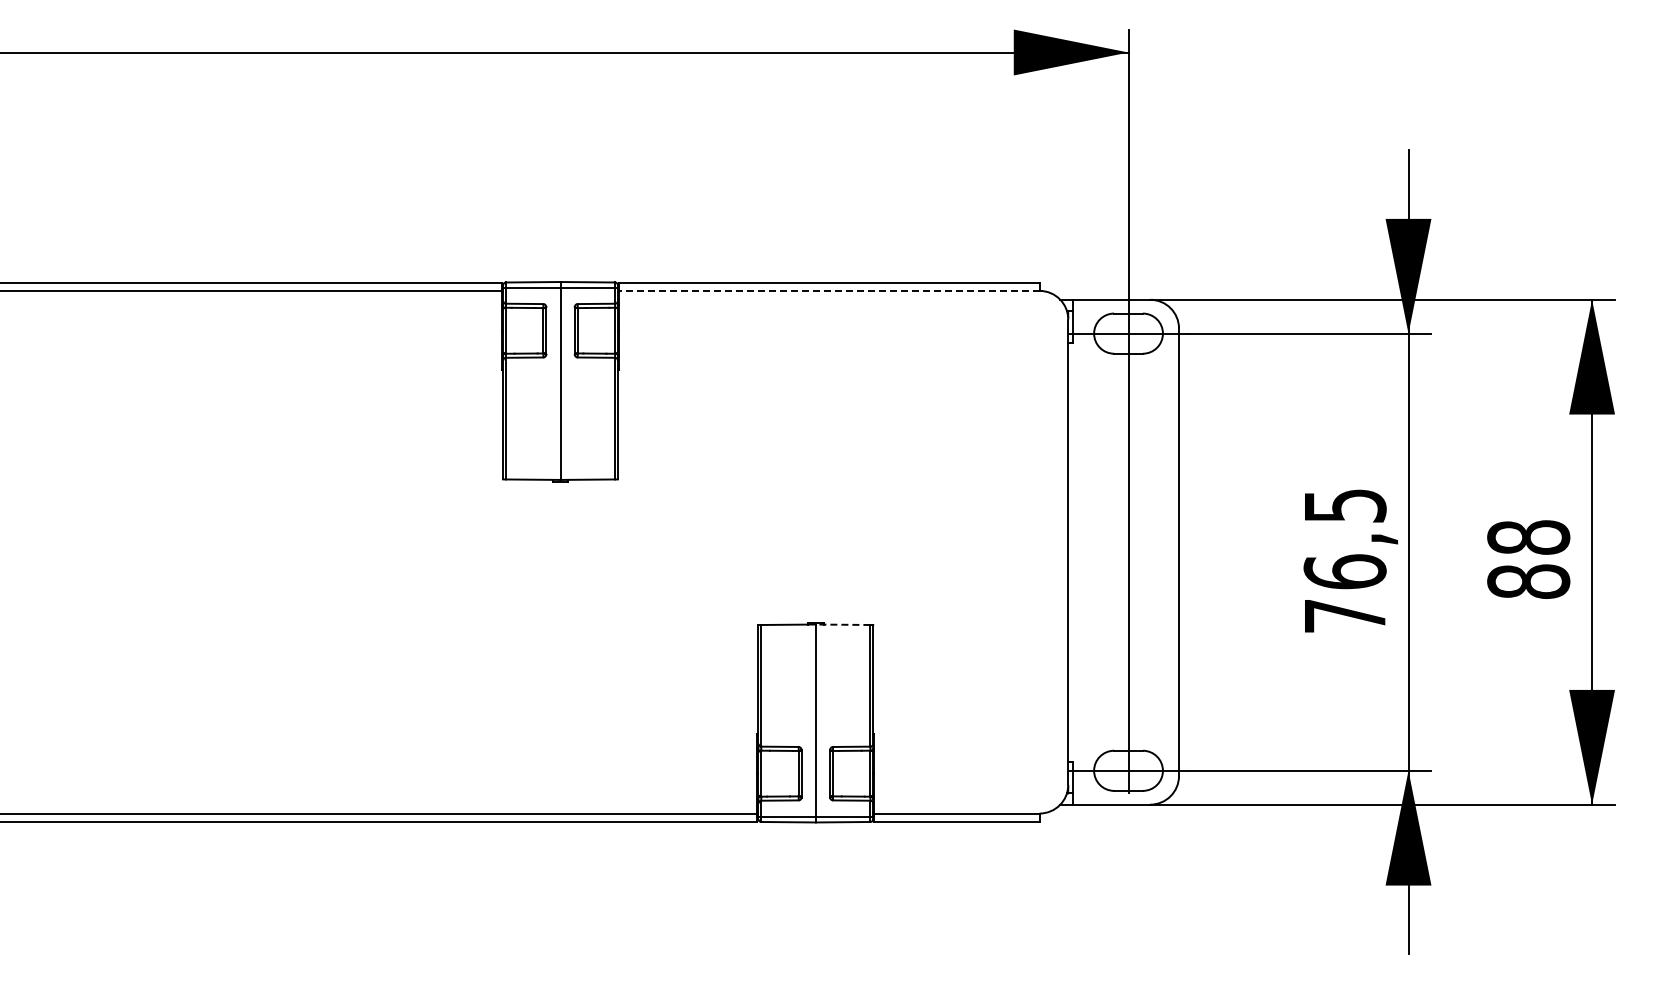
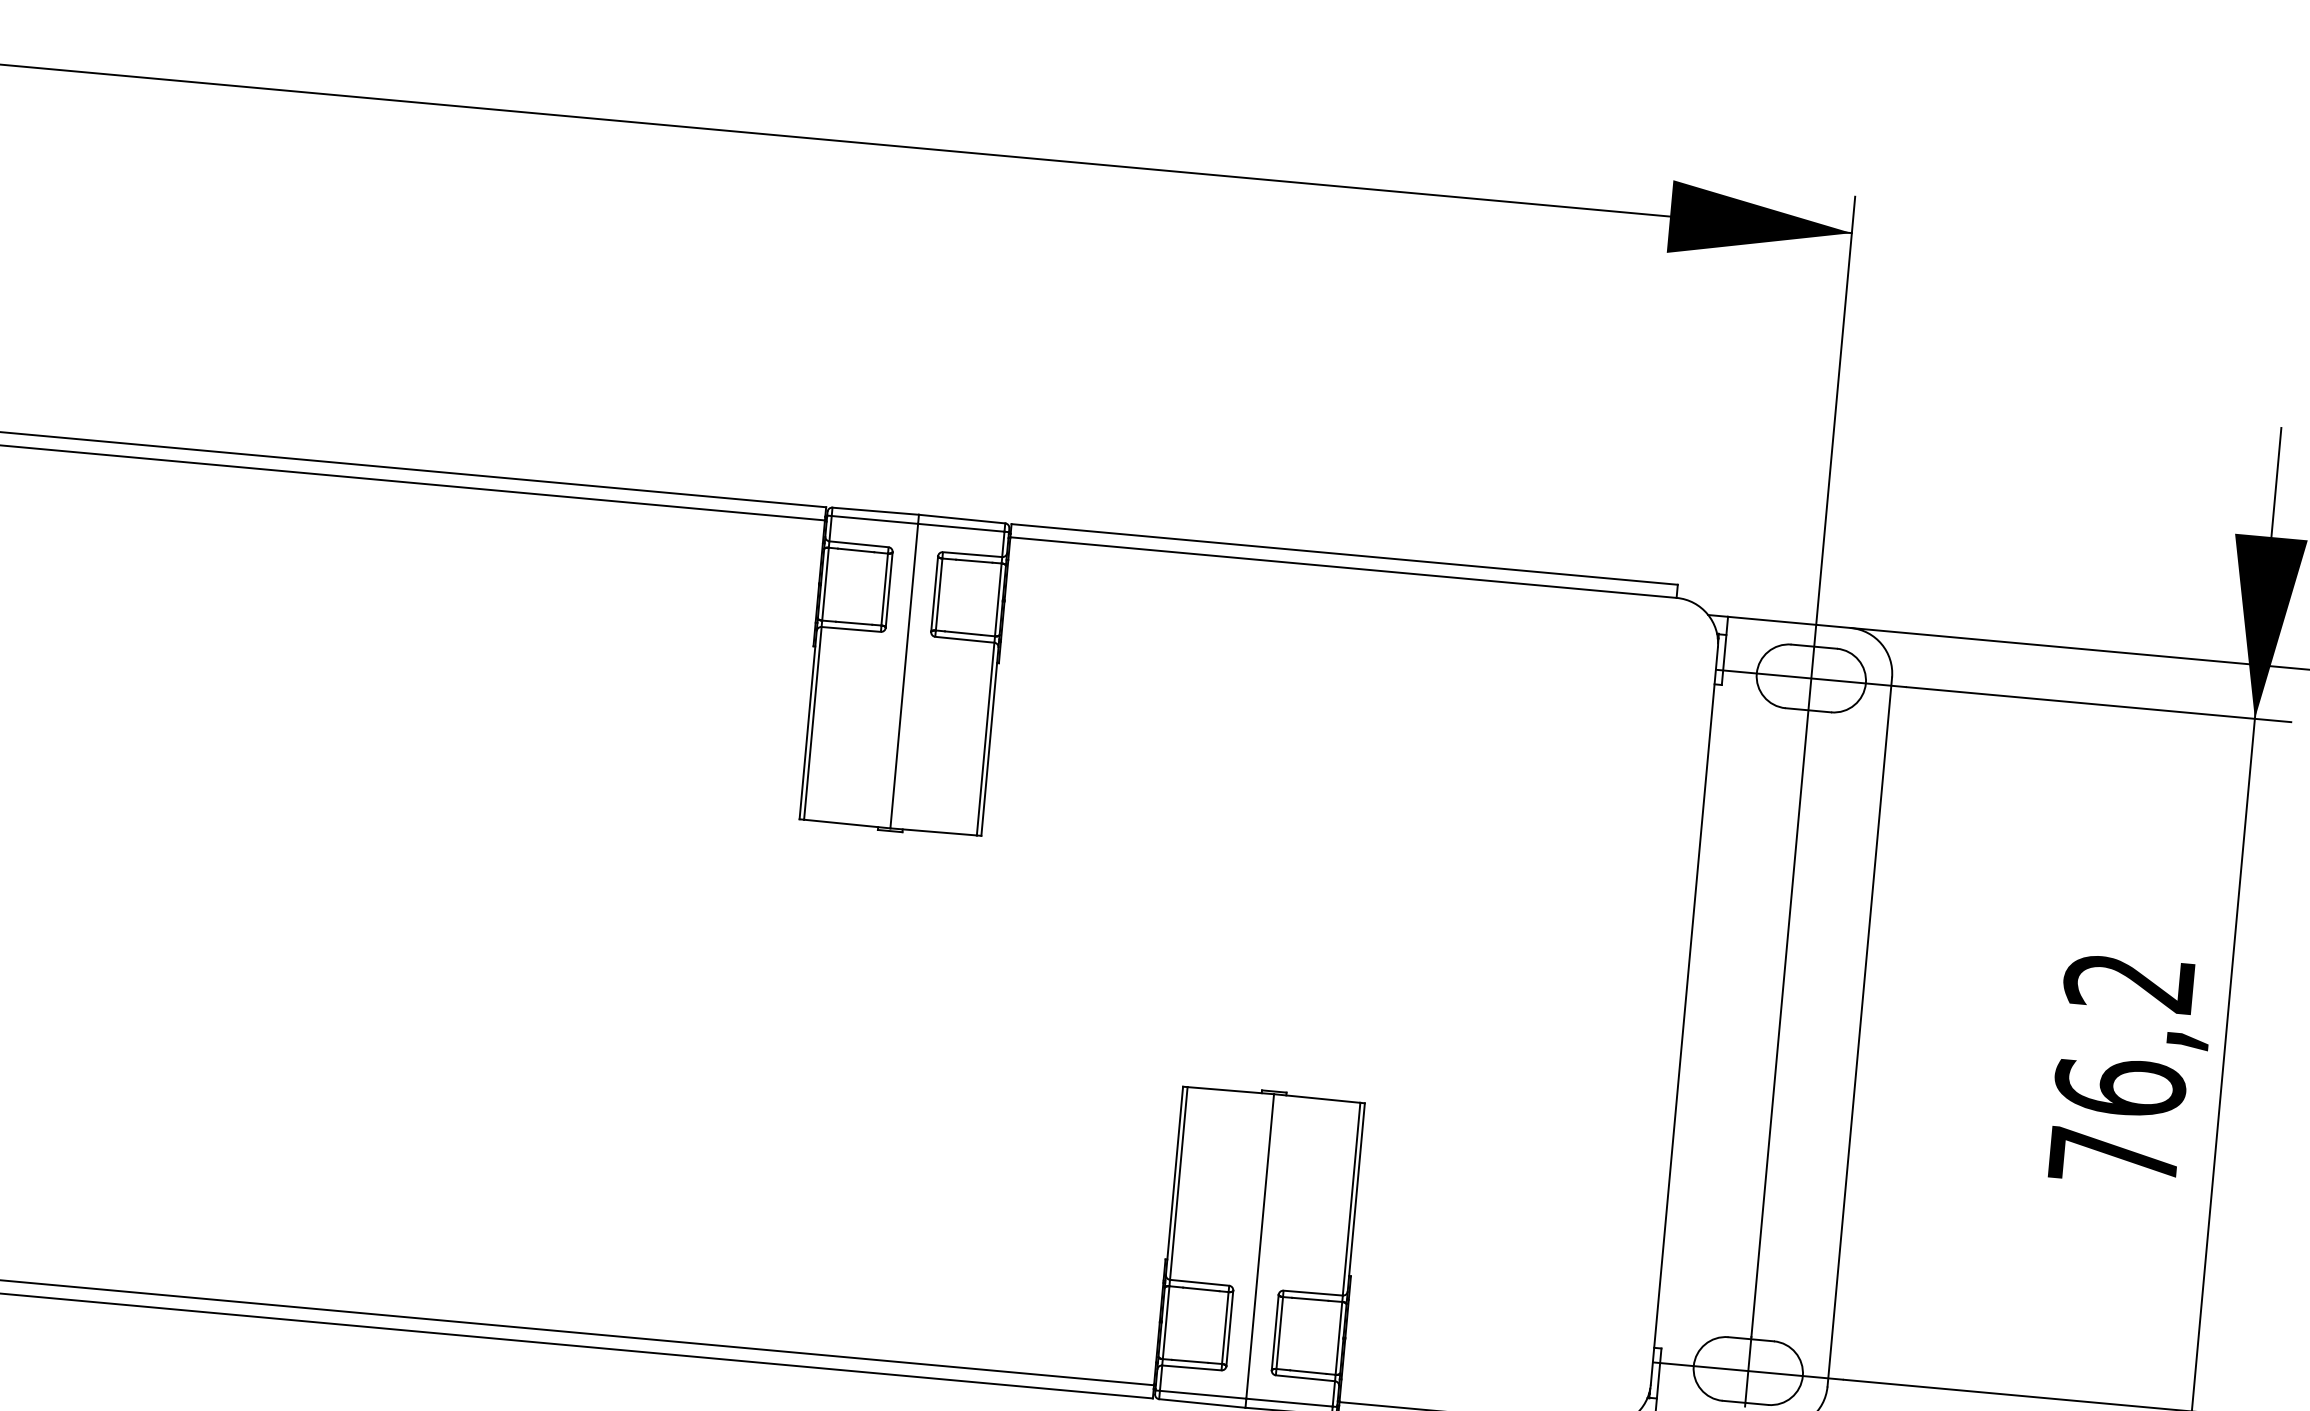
line: (828, 290) -> (1342, 566), dashed -> solid
text: (1344, 505) -> (2128, 981), 76,5 -> 76,2
line: (842, 624) -> (1316, 1098), dashed -> solid

